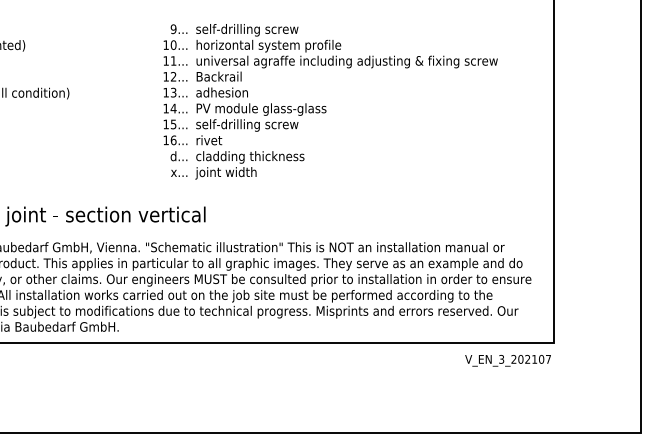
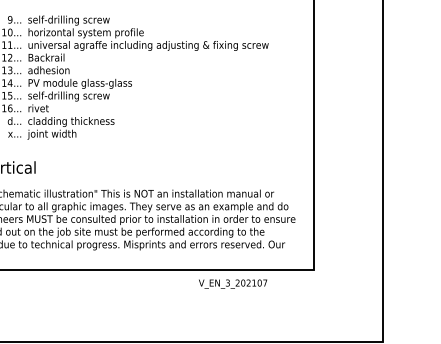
text: (507, 360) -> (232, 283), moved

